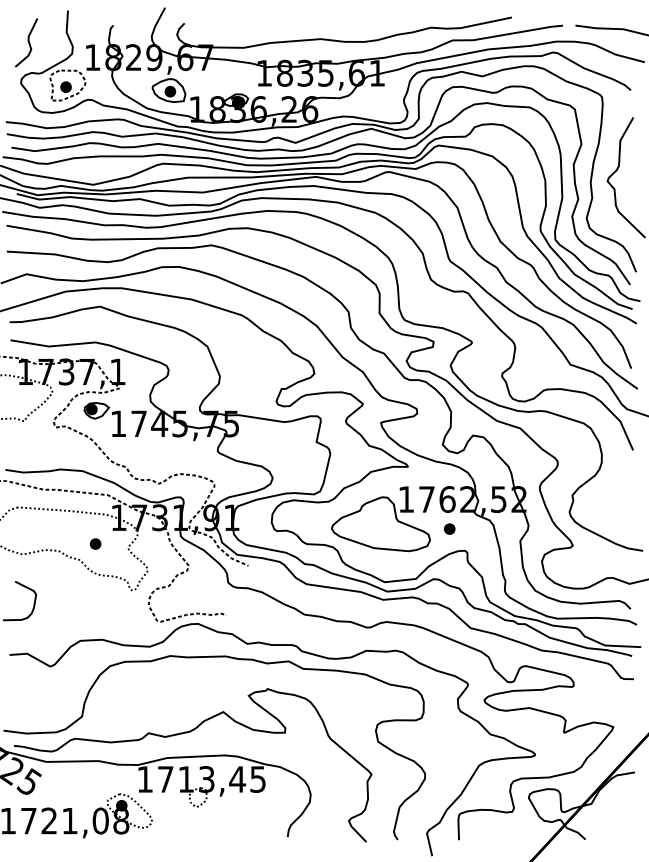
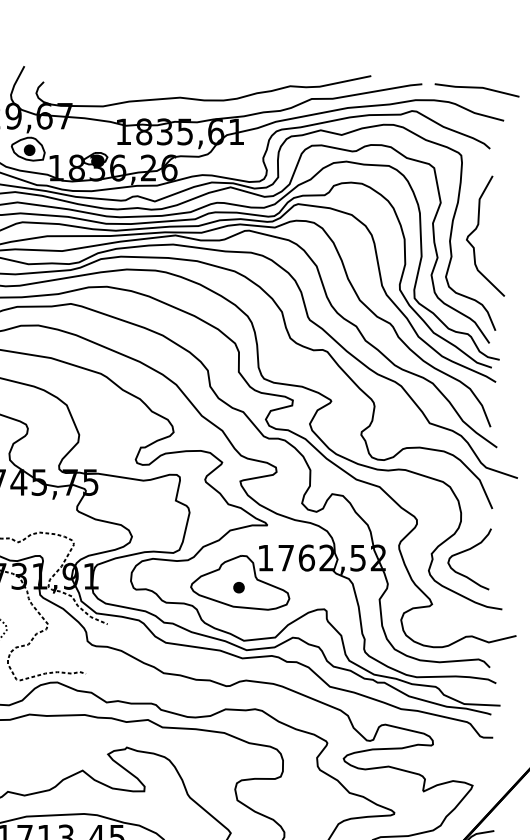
curve: (606, 493) -> (465, 552), added
part: (449, 528) -> (238, 587), moved

